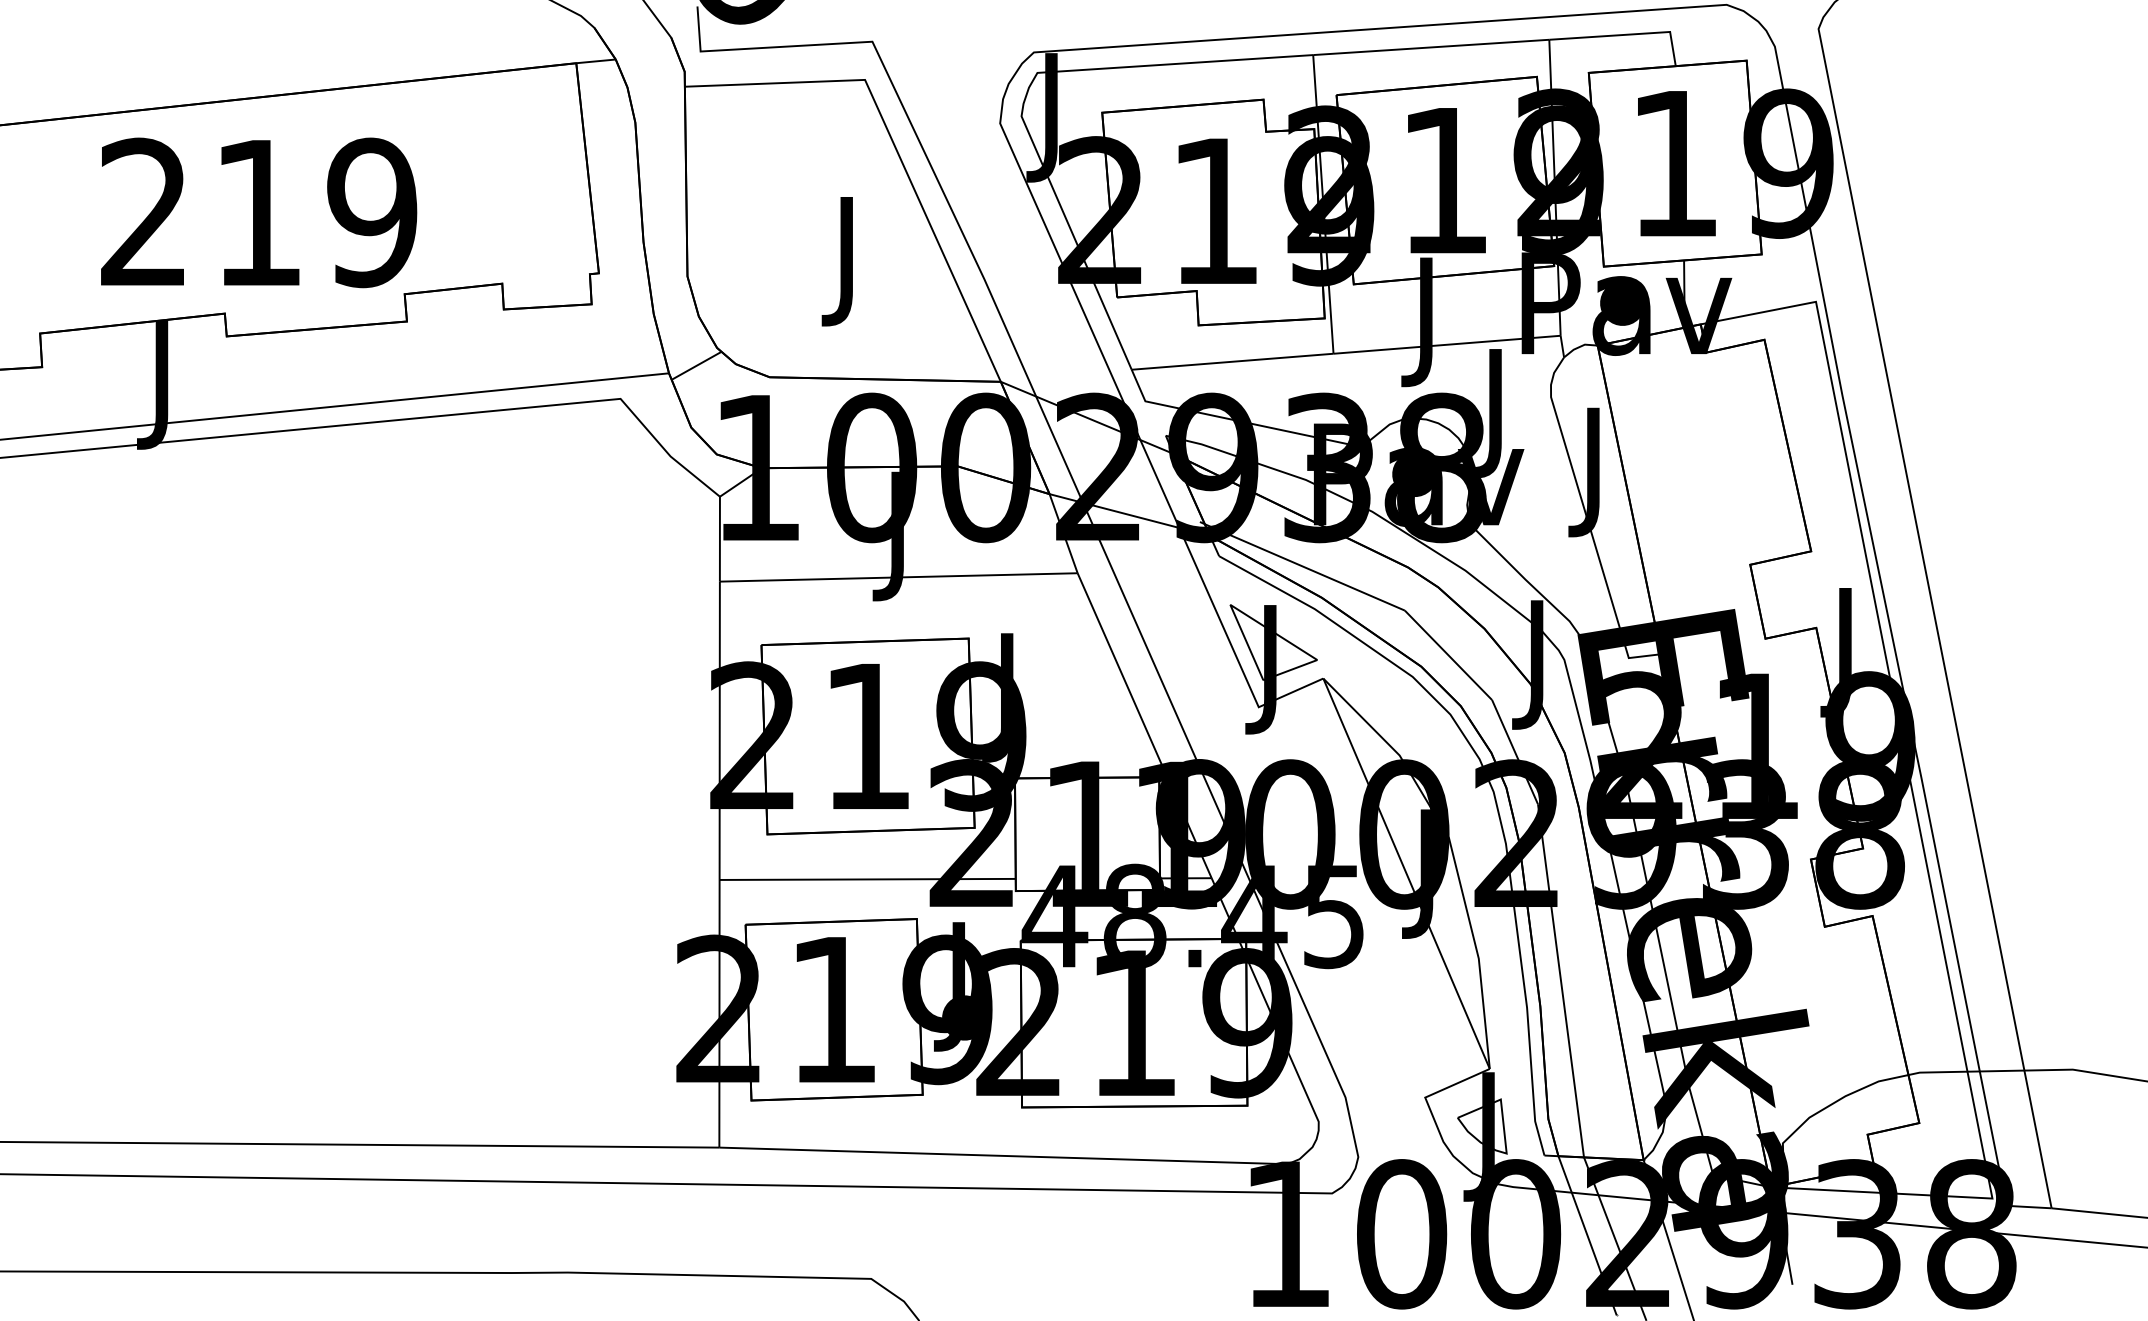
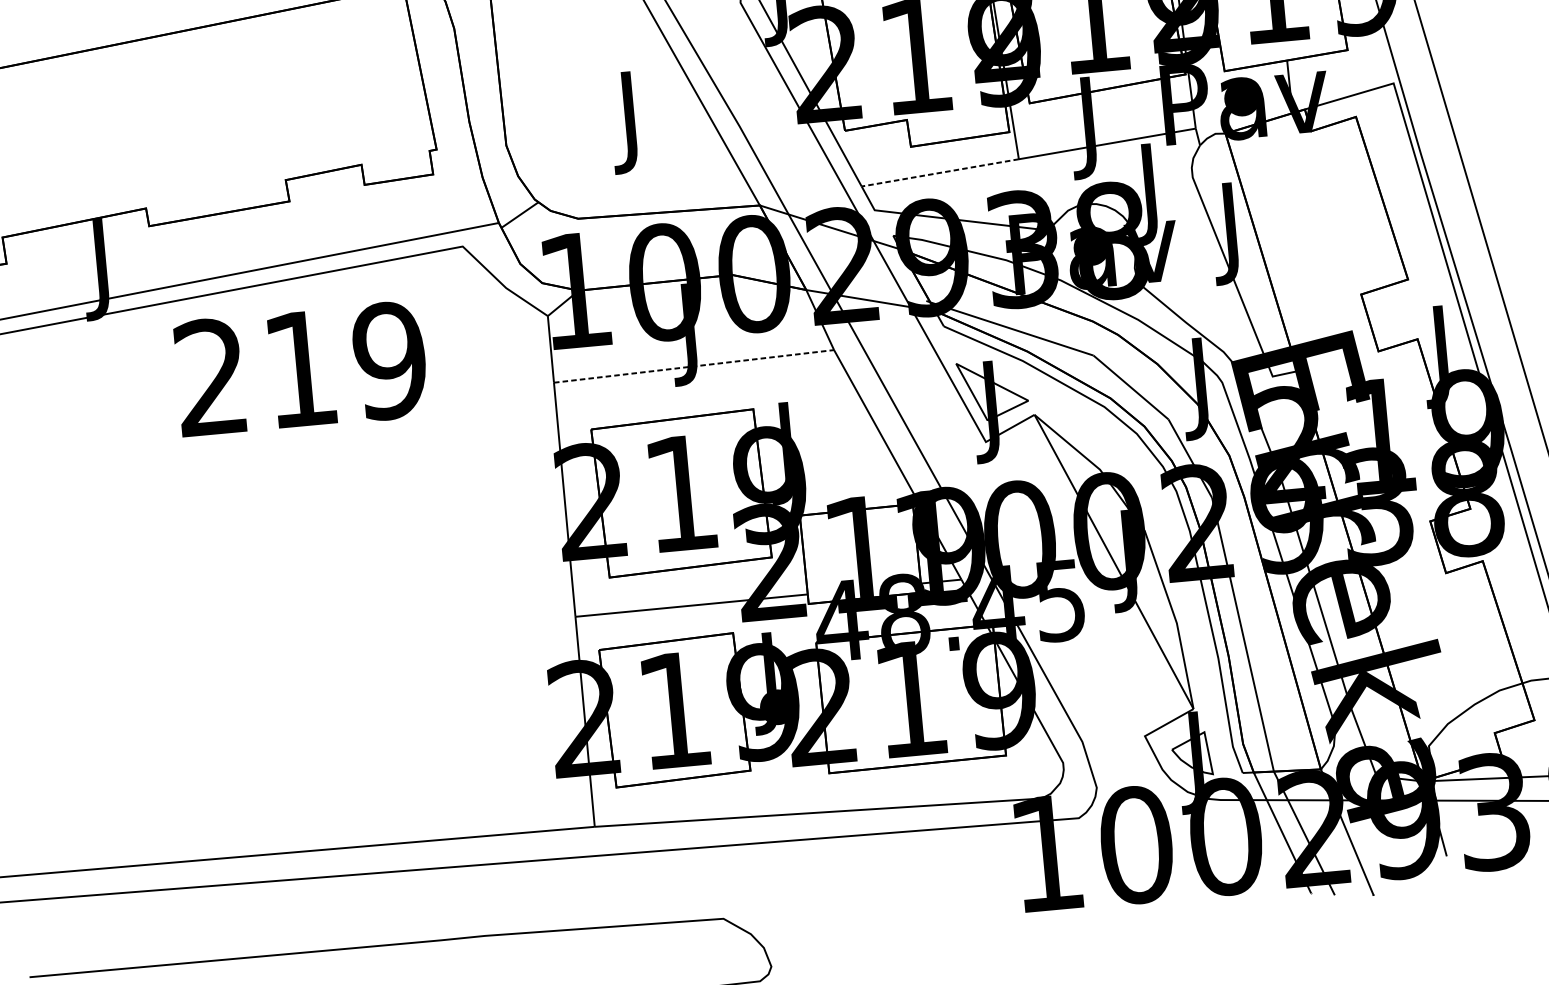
text: (259, 212) -> (301, 368), moved
line: (1232, 361) -> (940, 172), solid -> dashed
line: (898, 577) -> (693, 366), solid -> dashed

